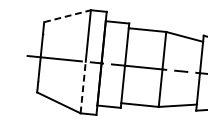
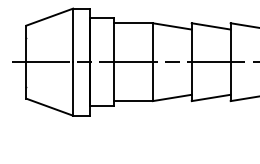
line: (67, 16) -> (49, 17), dashed -> solid
line: (83, 87) -> (73, 88), dashed -> solid

